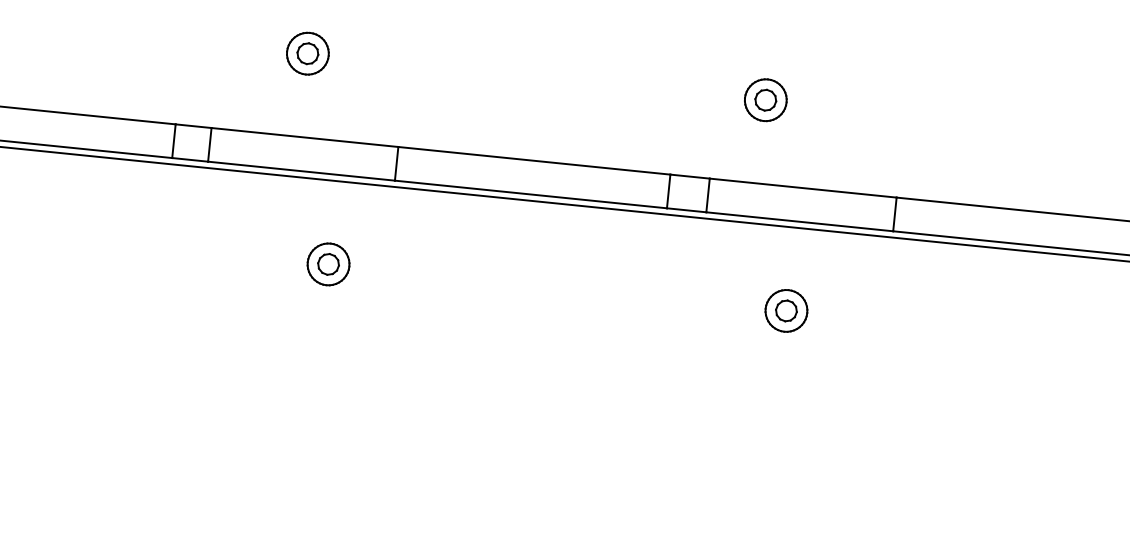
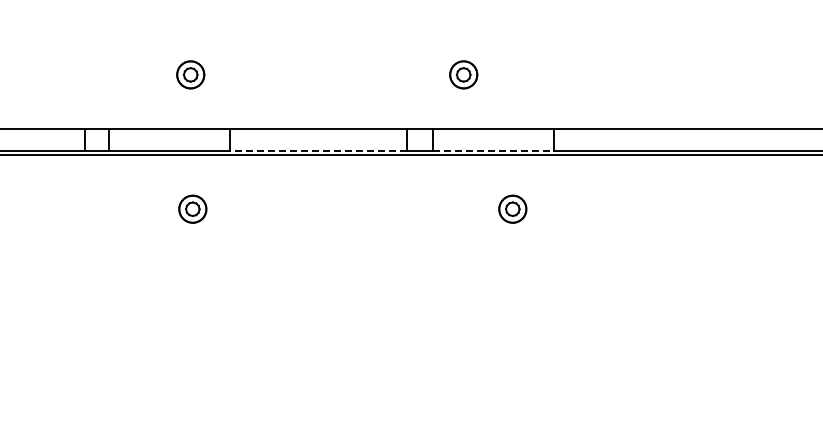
part: (307, 53) -> (190, 74), moved
line: (530, 193) -> (318, 150), solid -> dashed
line: (799, 221) -> (493, 150), solid -> dashed
part: (786, 309) -> (512, 208), moved

